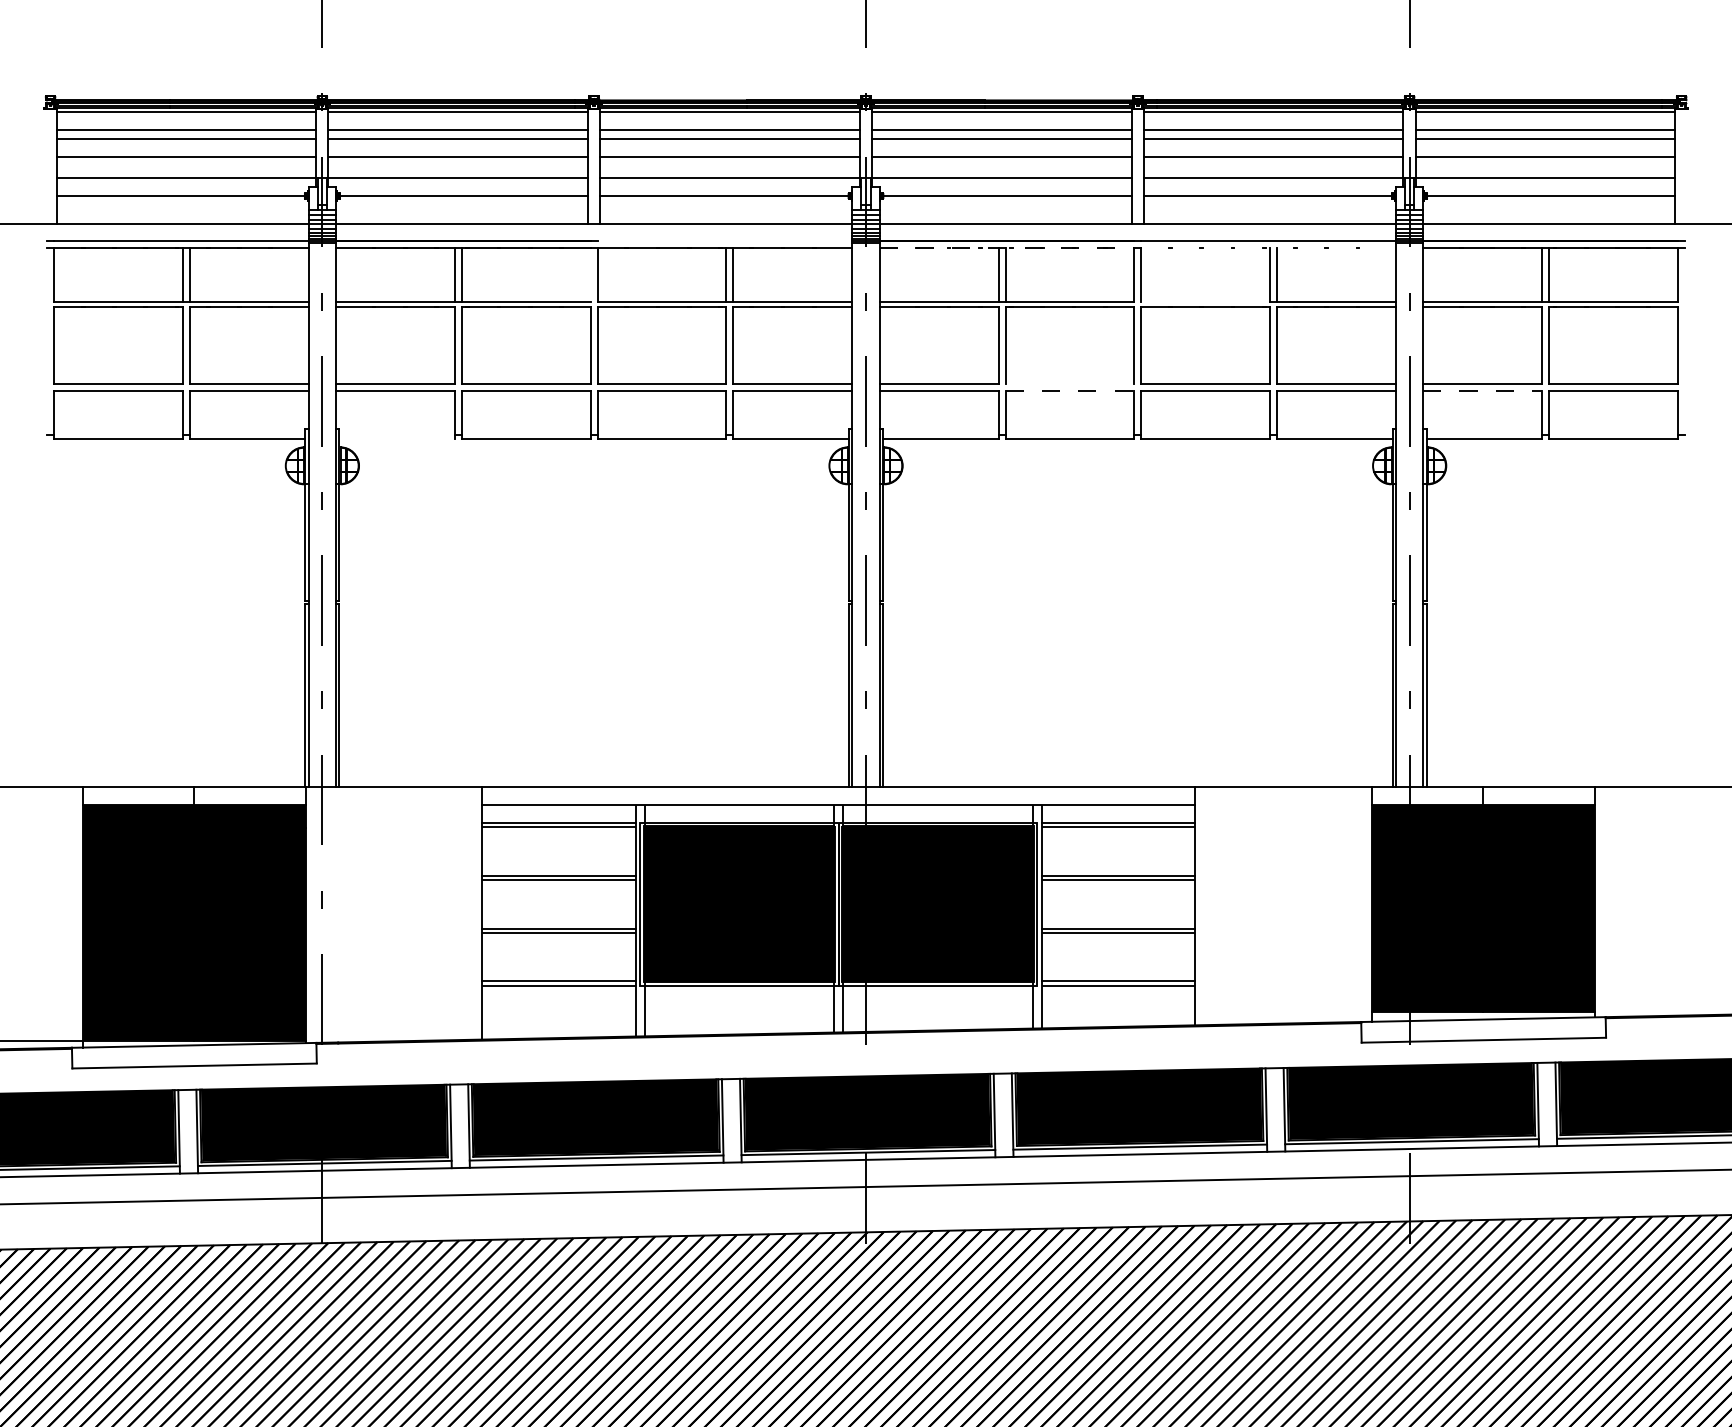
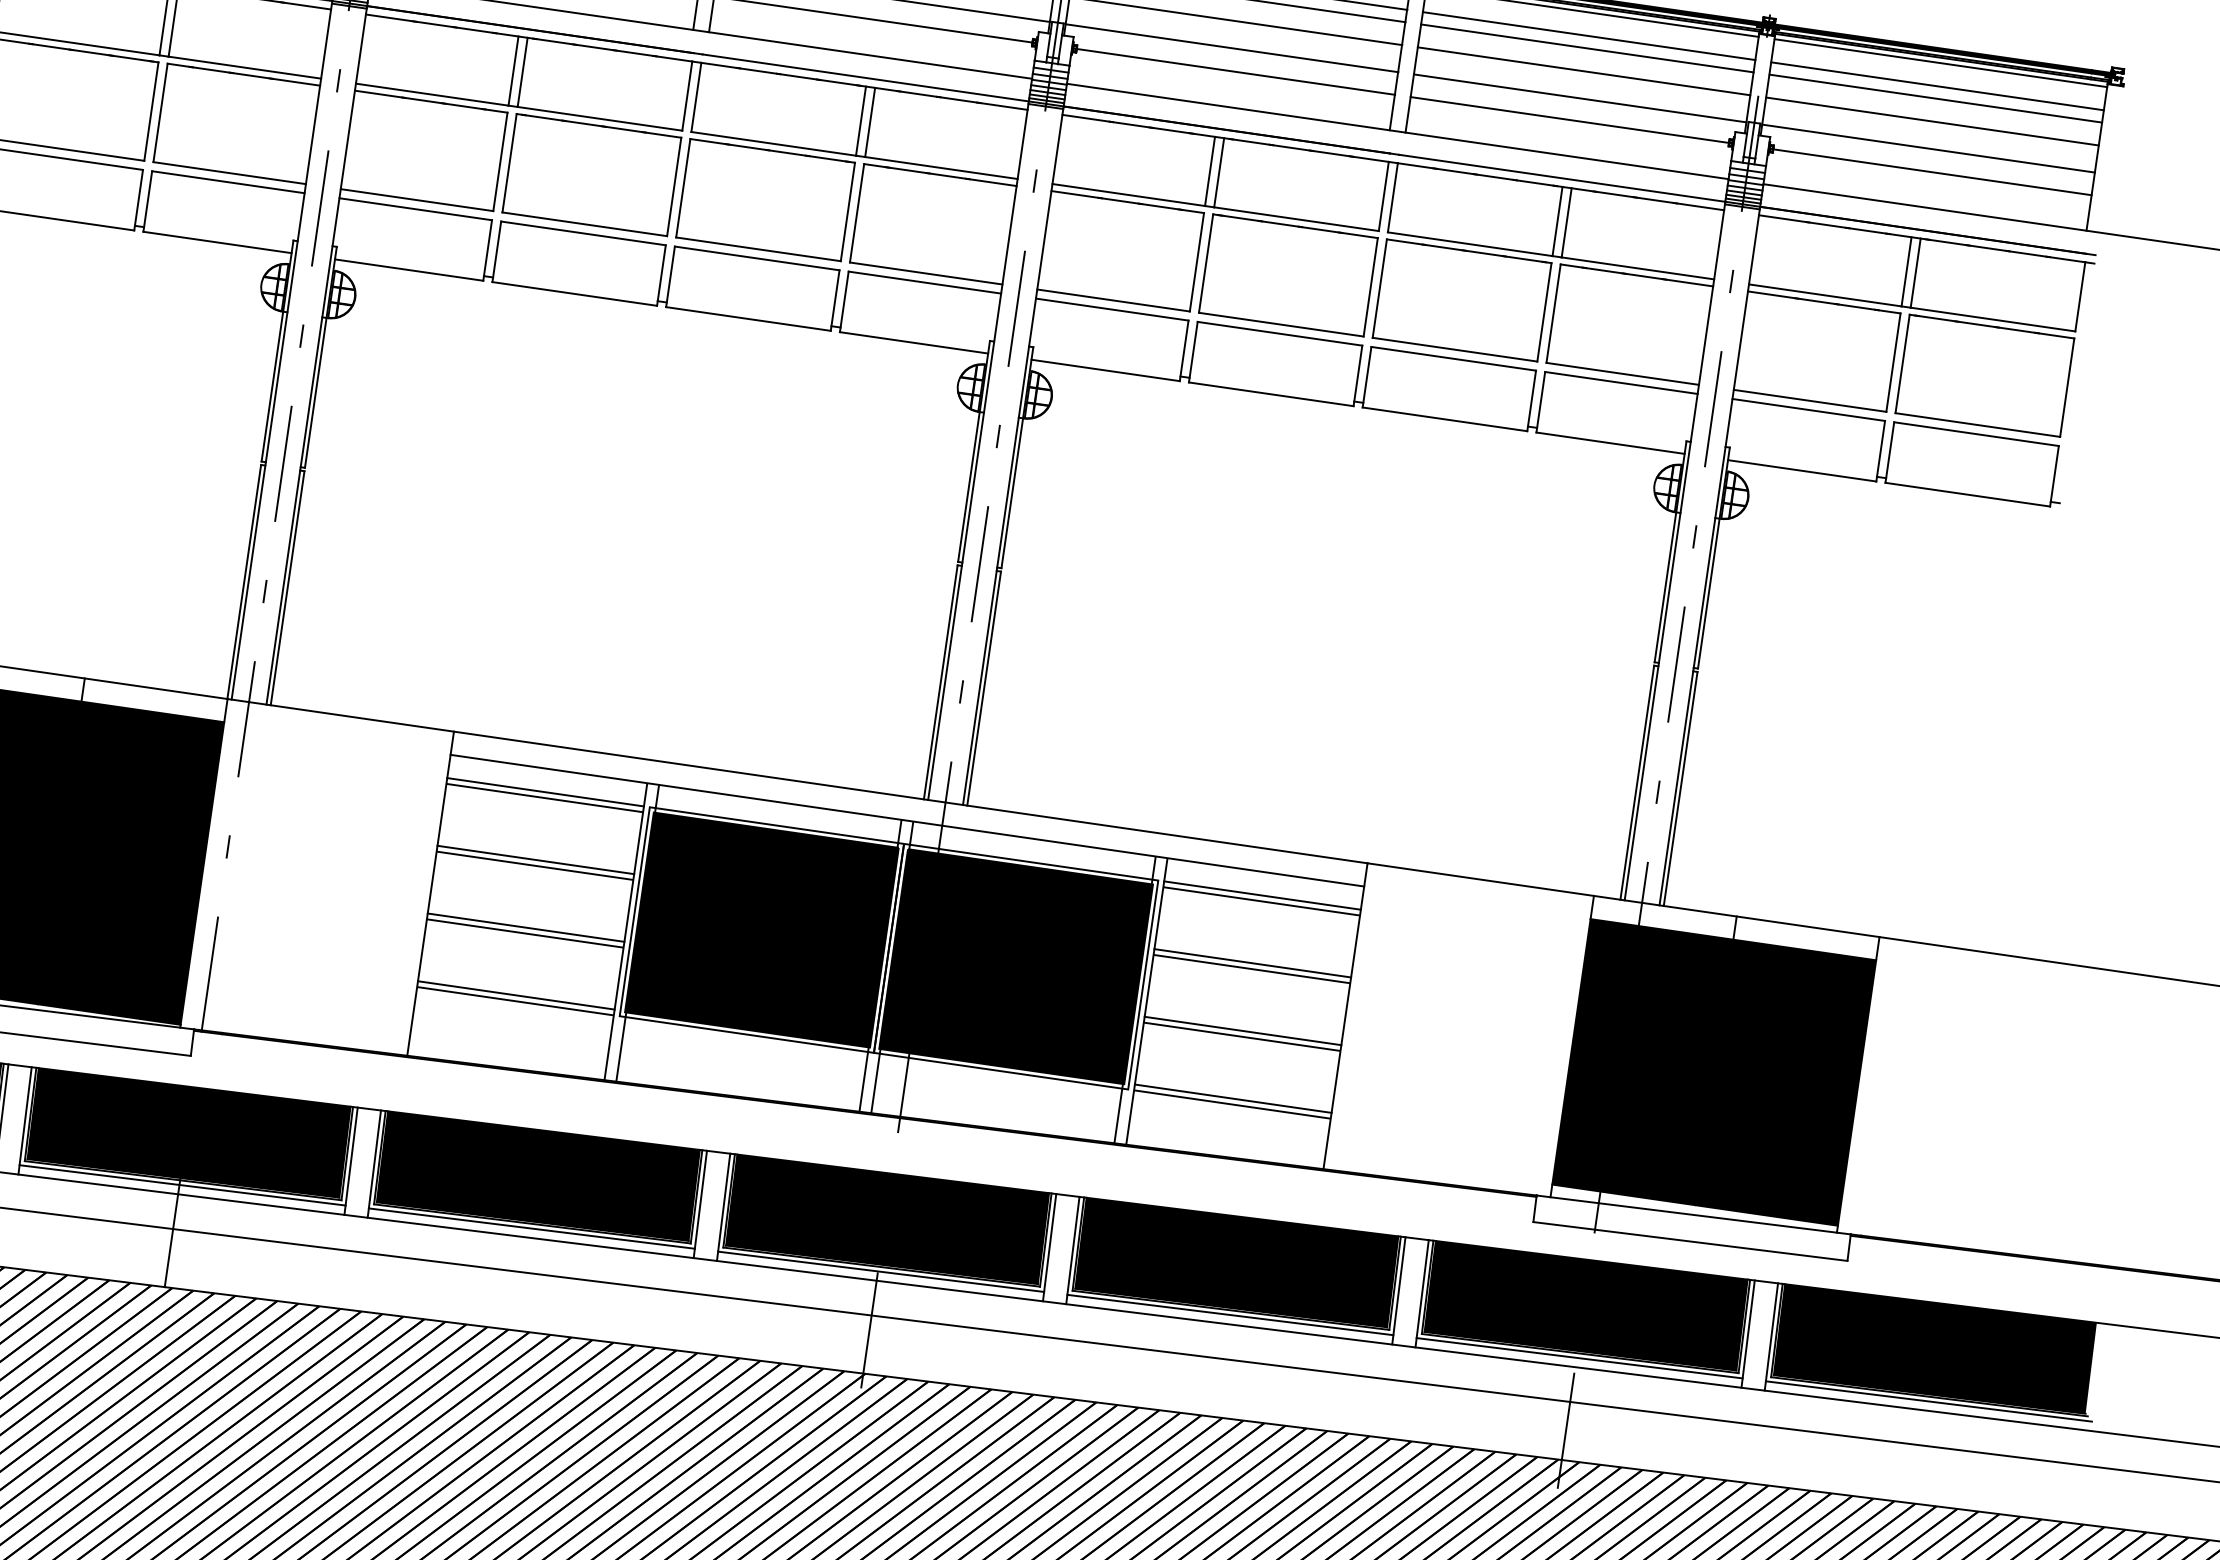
line: (724, 241) -> (864, 77), added
line: (1007, 248) -> (1226, 139), dashed -> solid
line: (1268, 248) -> (1560, 187), added
line: (590, 274) -> (687, 95), added
line: (1205, 301) -> (1470, 243), added
line: (1069, 384) -> (1280, 324), added
line: (1070, 391) -> (1280, 333), dashed -> solid
line: (1482, 391) -> (1808, 410), dashed -> solid
line: (397, 438) -> (409, 269), added

